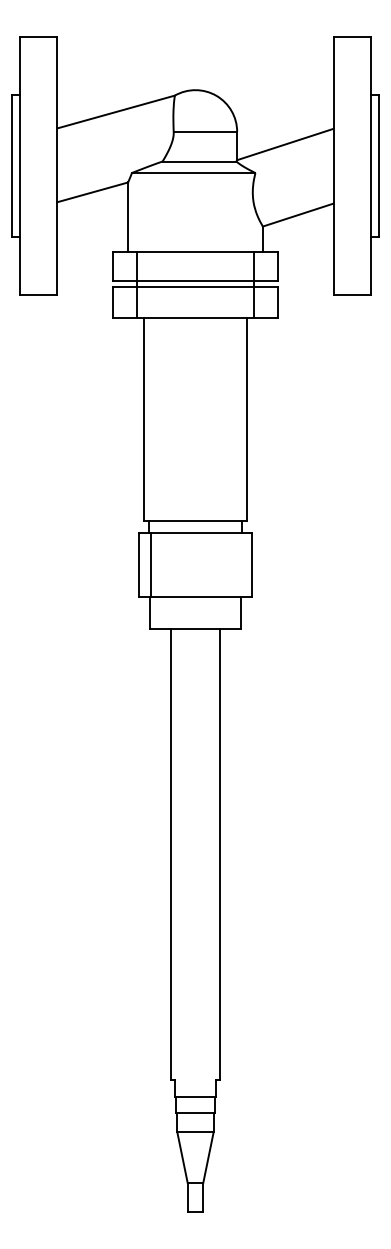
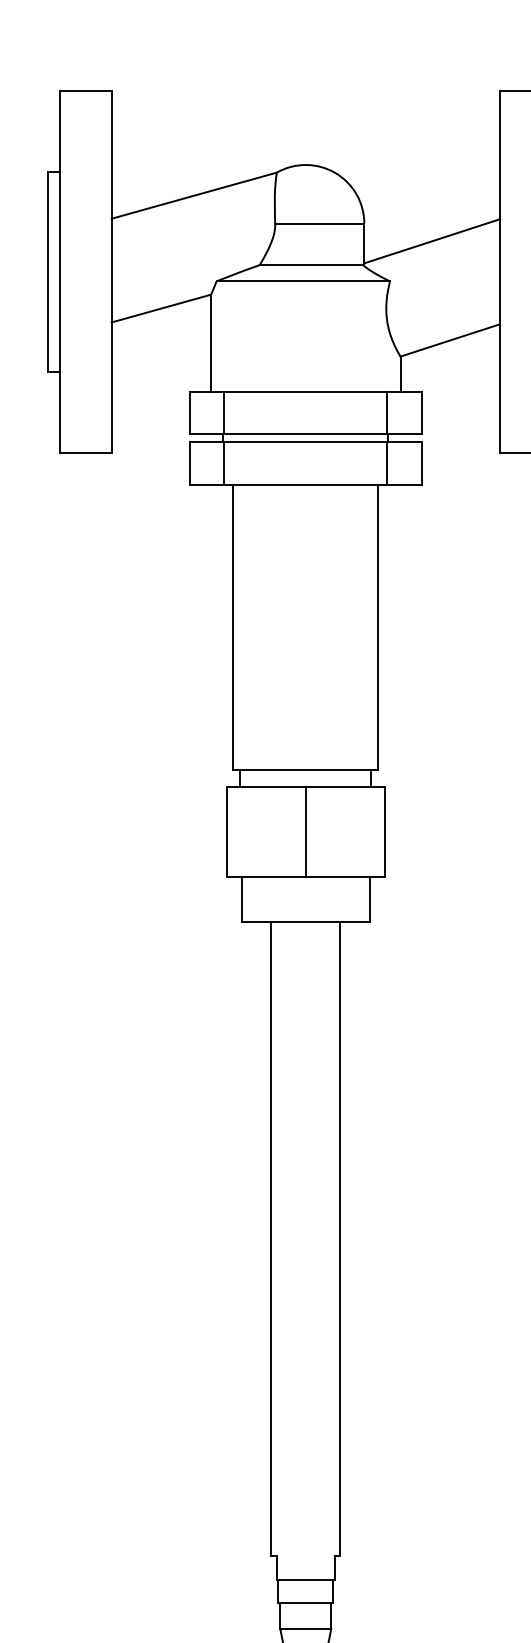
line: (150, 564) -> (305, 831), moved

